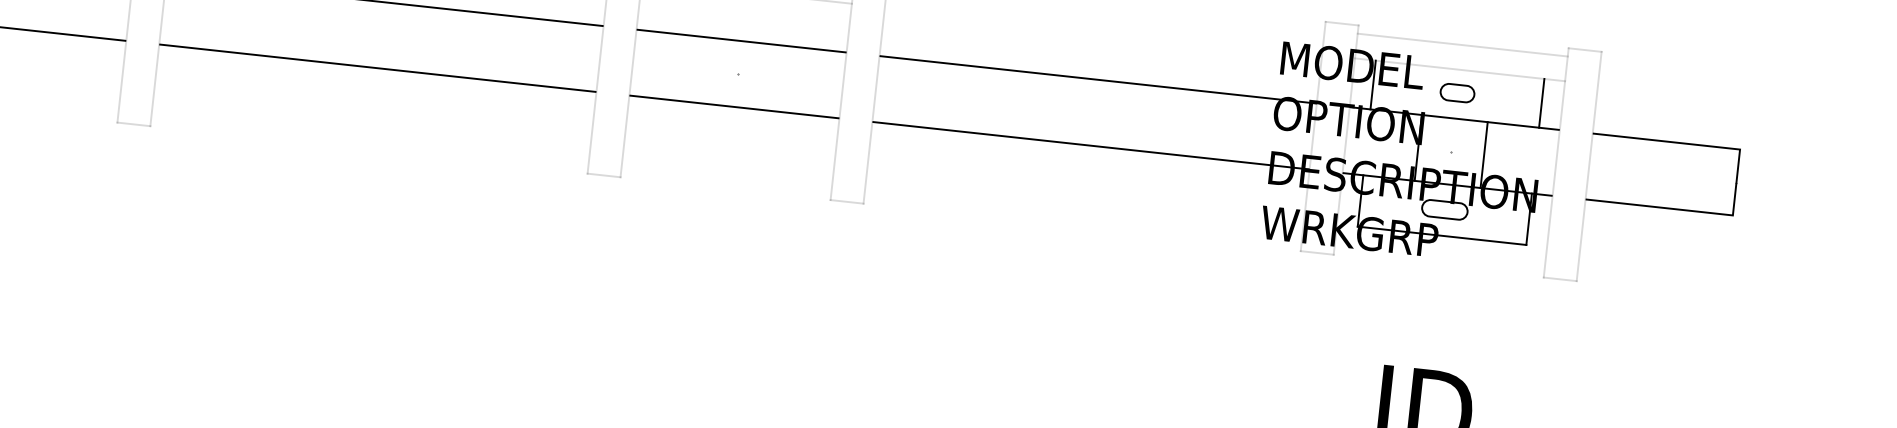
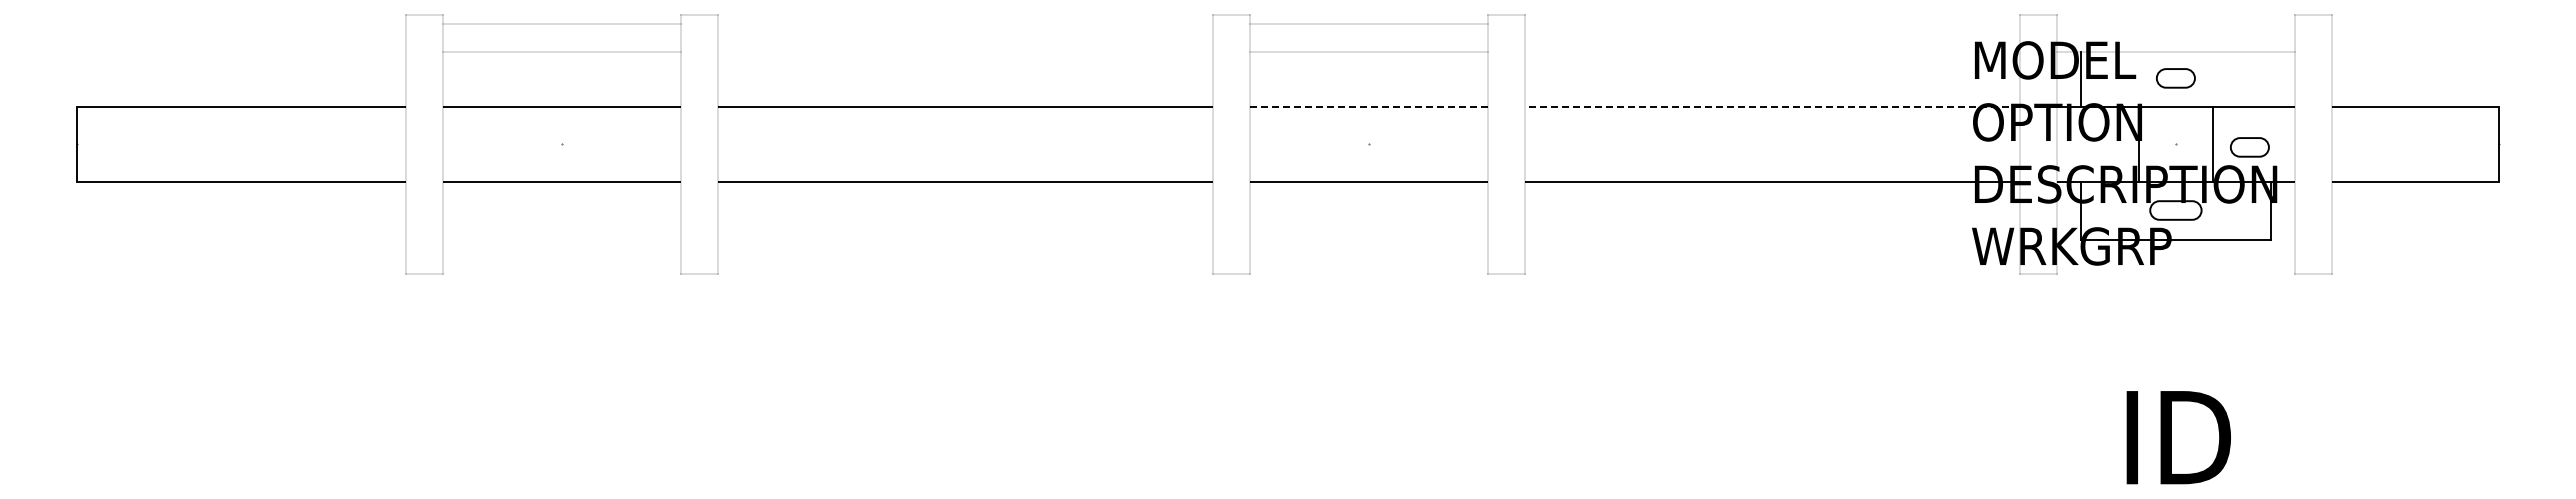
line: (741, 41) -> (1368, 107), solid -> dashed
line: (1462, 45) -> (2175, 24), removed
line: (1097, 80) -> (1771, 107), solid -> dashed
line: (1541, 103) -> (2271, 79), removed
part: (1515, 161) -> (2249, 147), added

